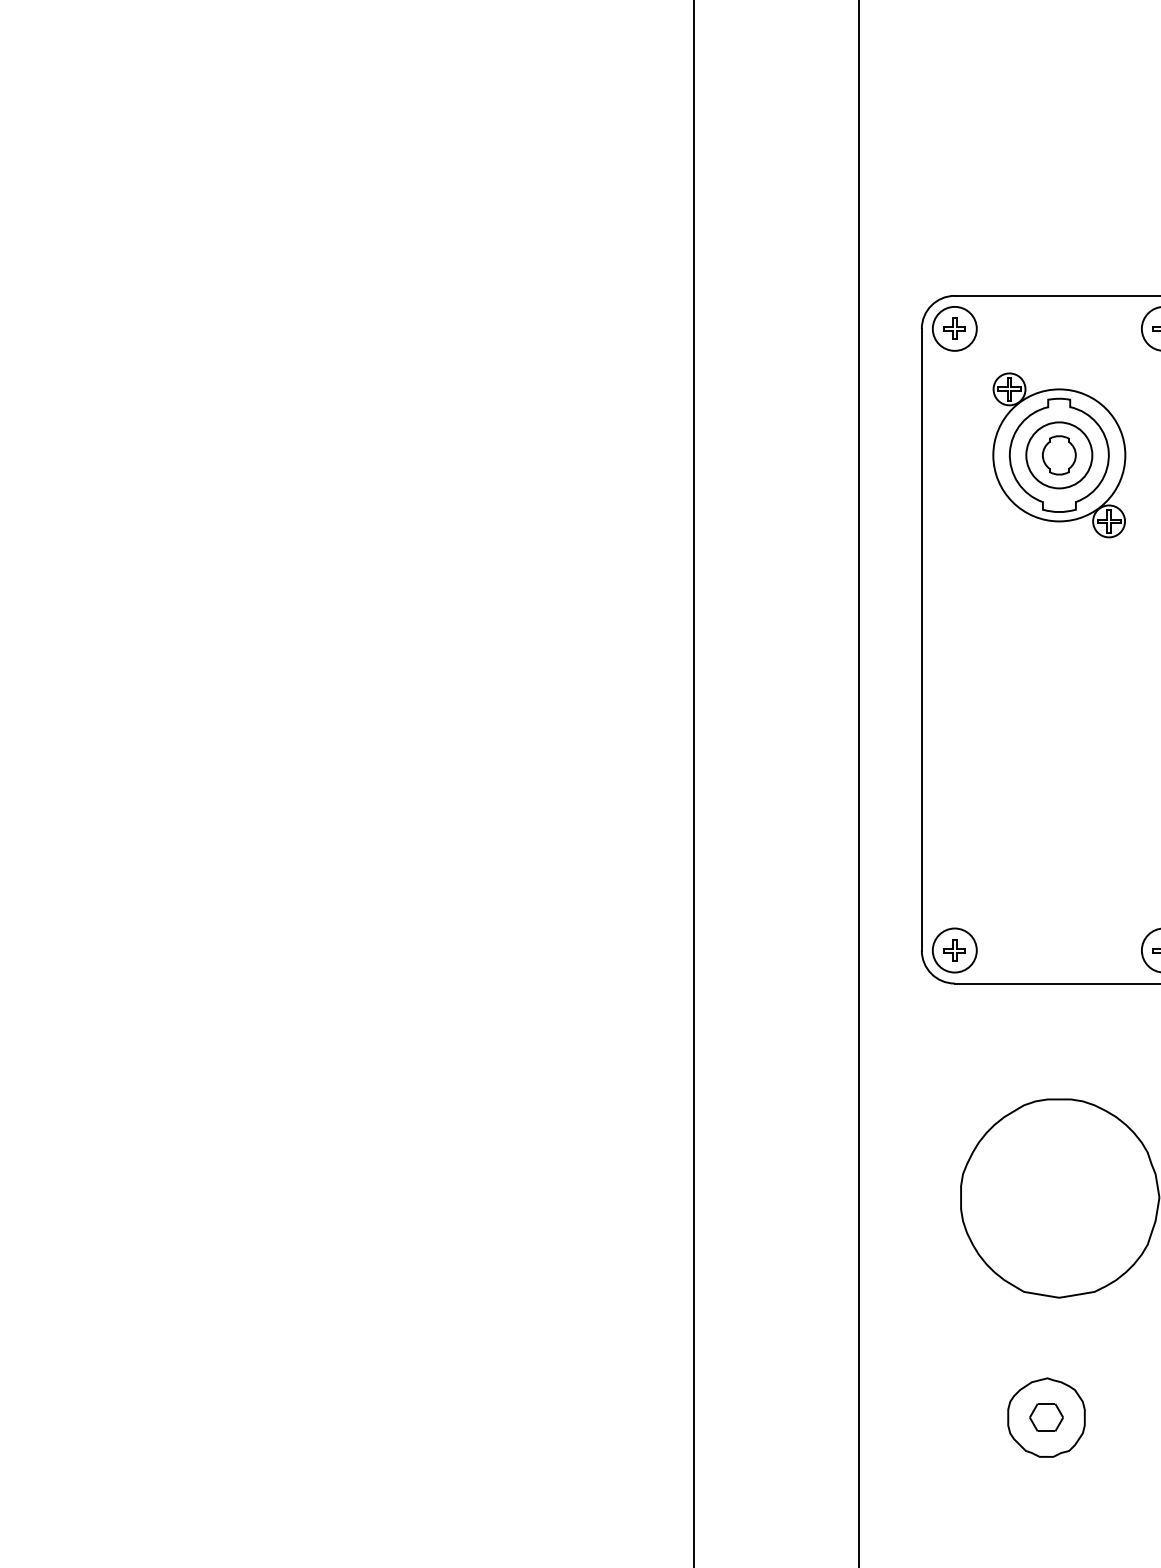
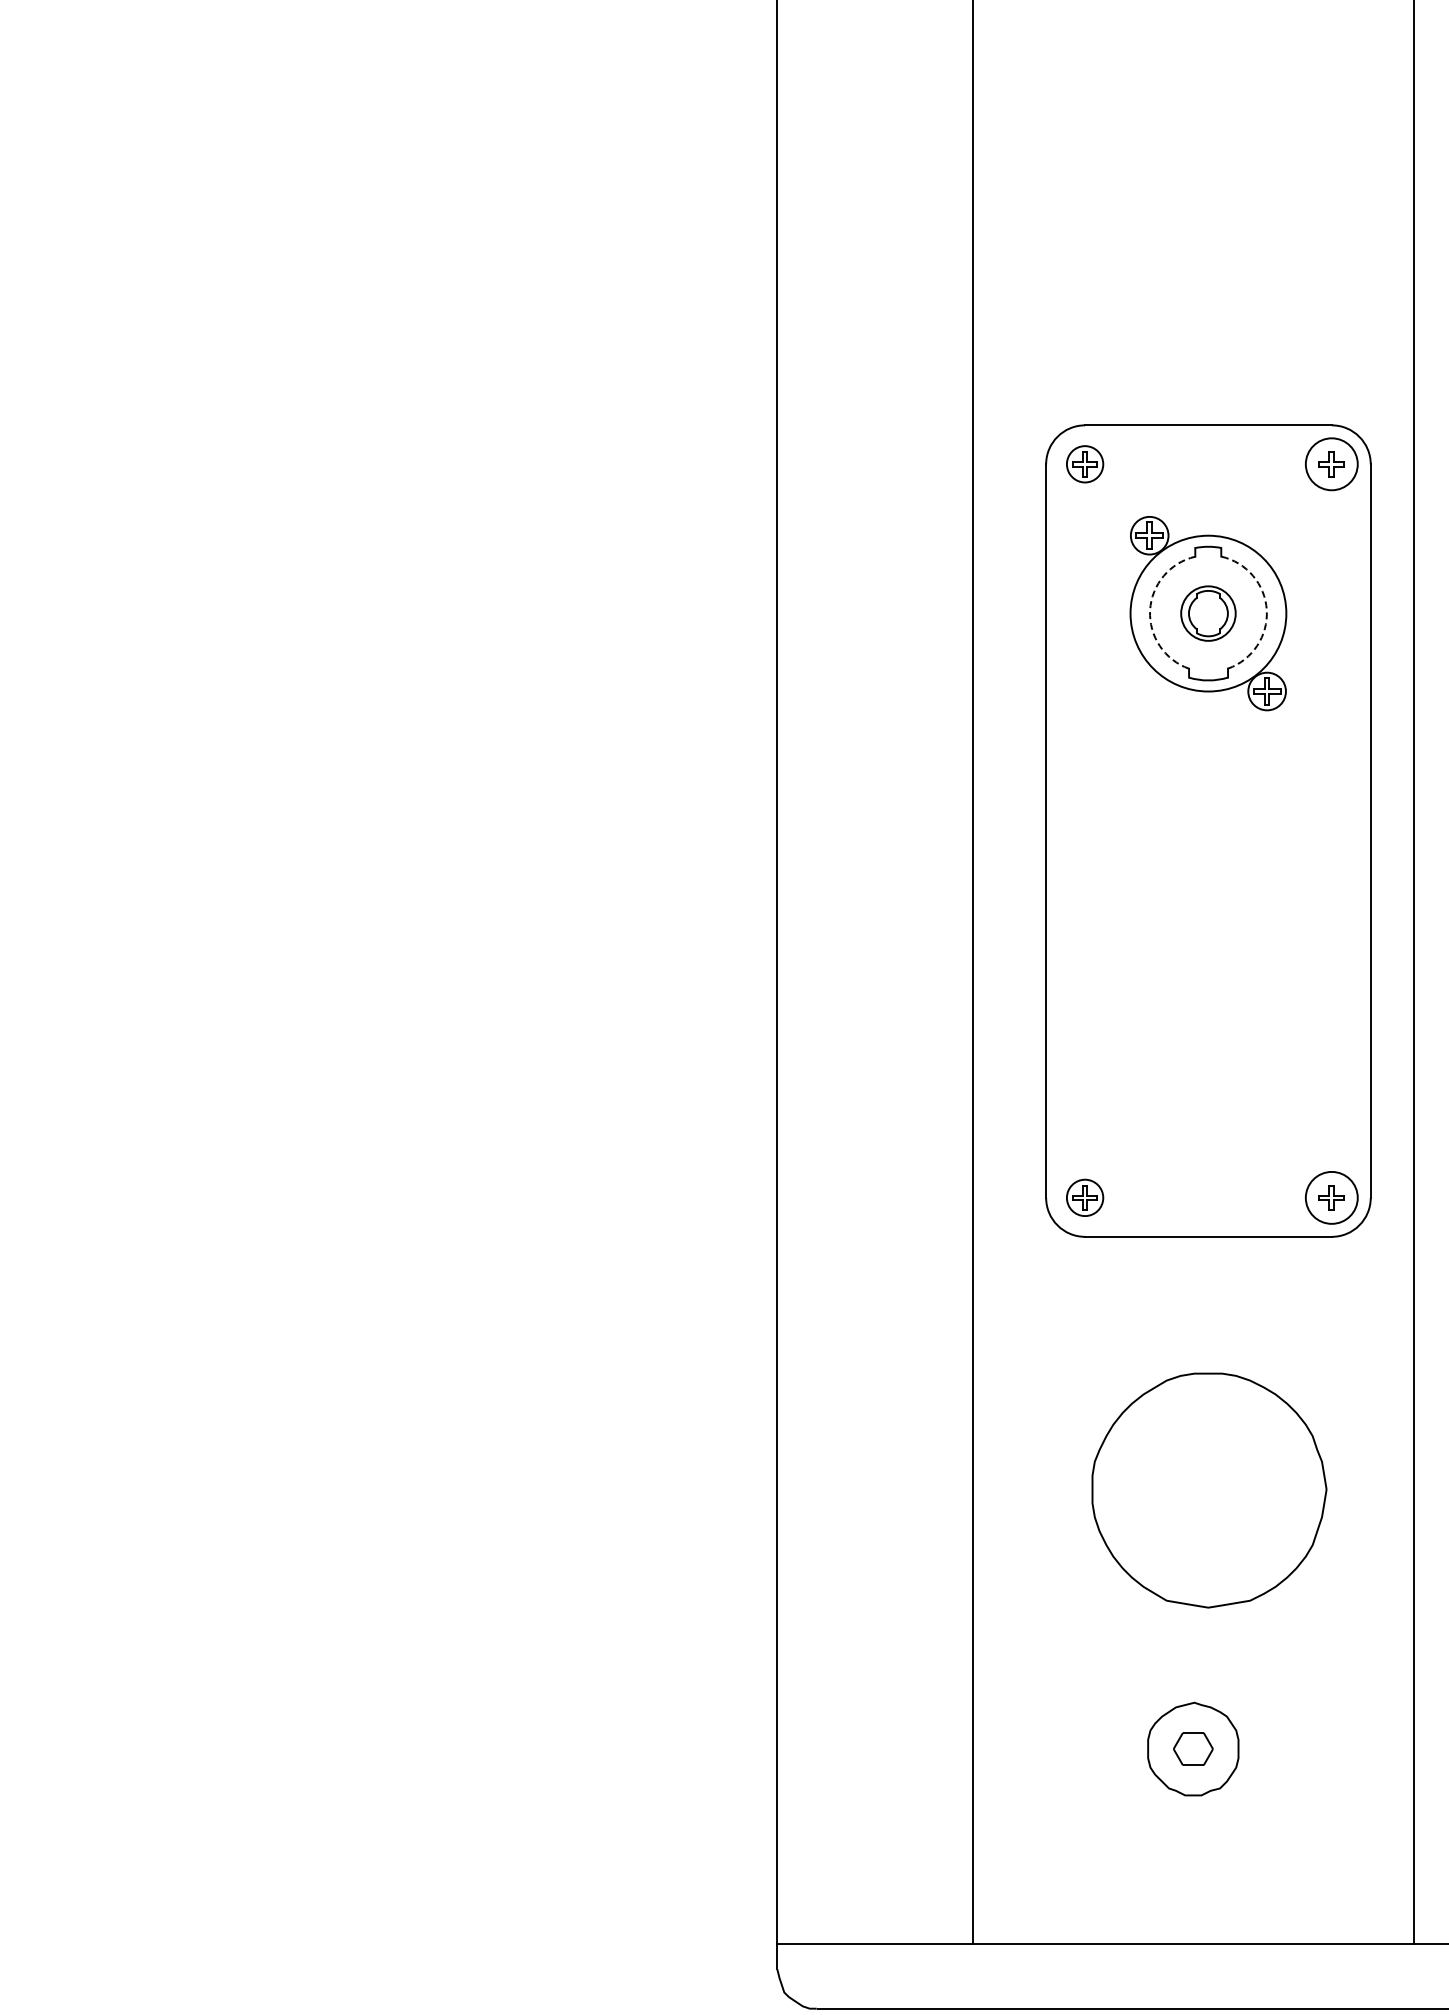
circle: (955, 329) -> (1085, 464), size x0.7
arc: (1010, 452) -> (1150, 610), solid -> dashed
arc: (1108, 452) -> (1266, 610), solid -> dashed
circle: (1059, 455) -> (1208, 613), size x0.7
circle: (955, 950) -> (1085, 1197), size x0.7

